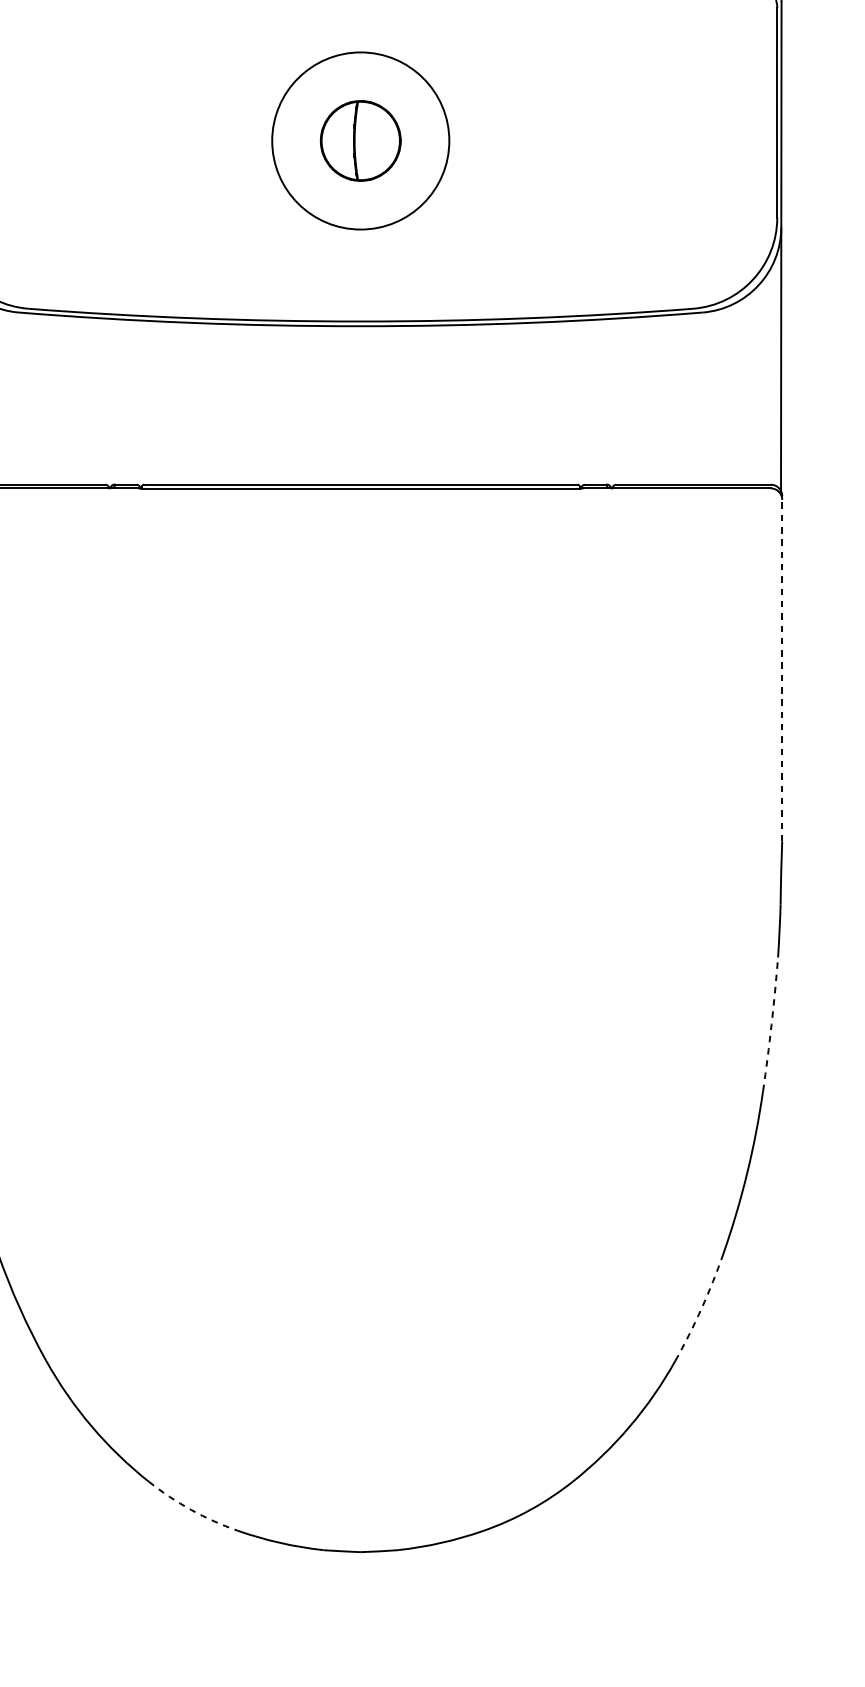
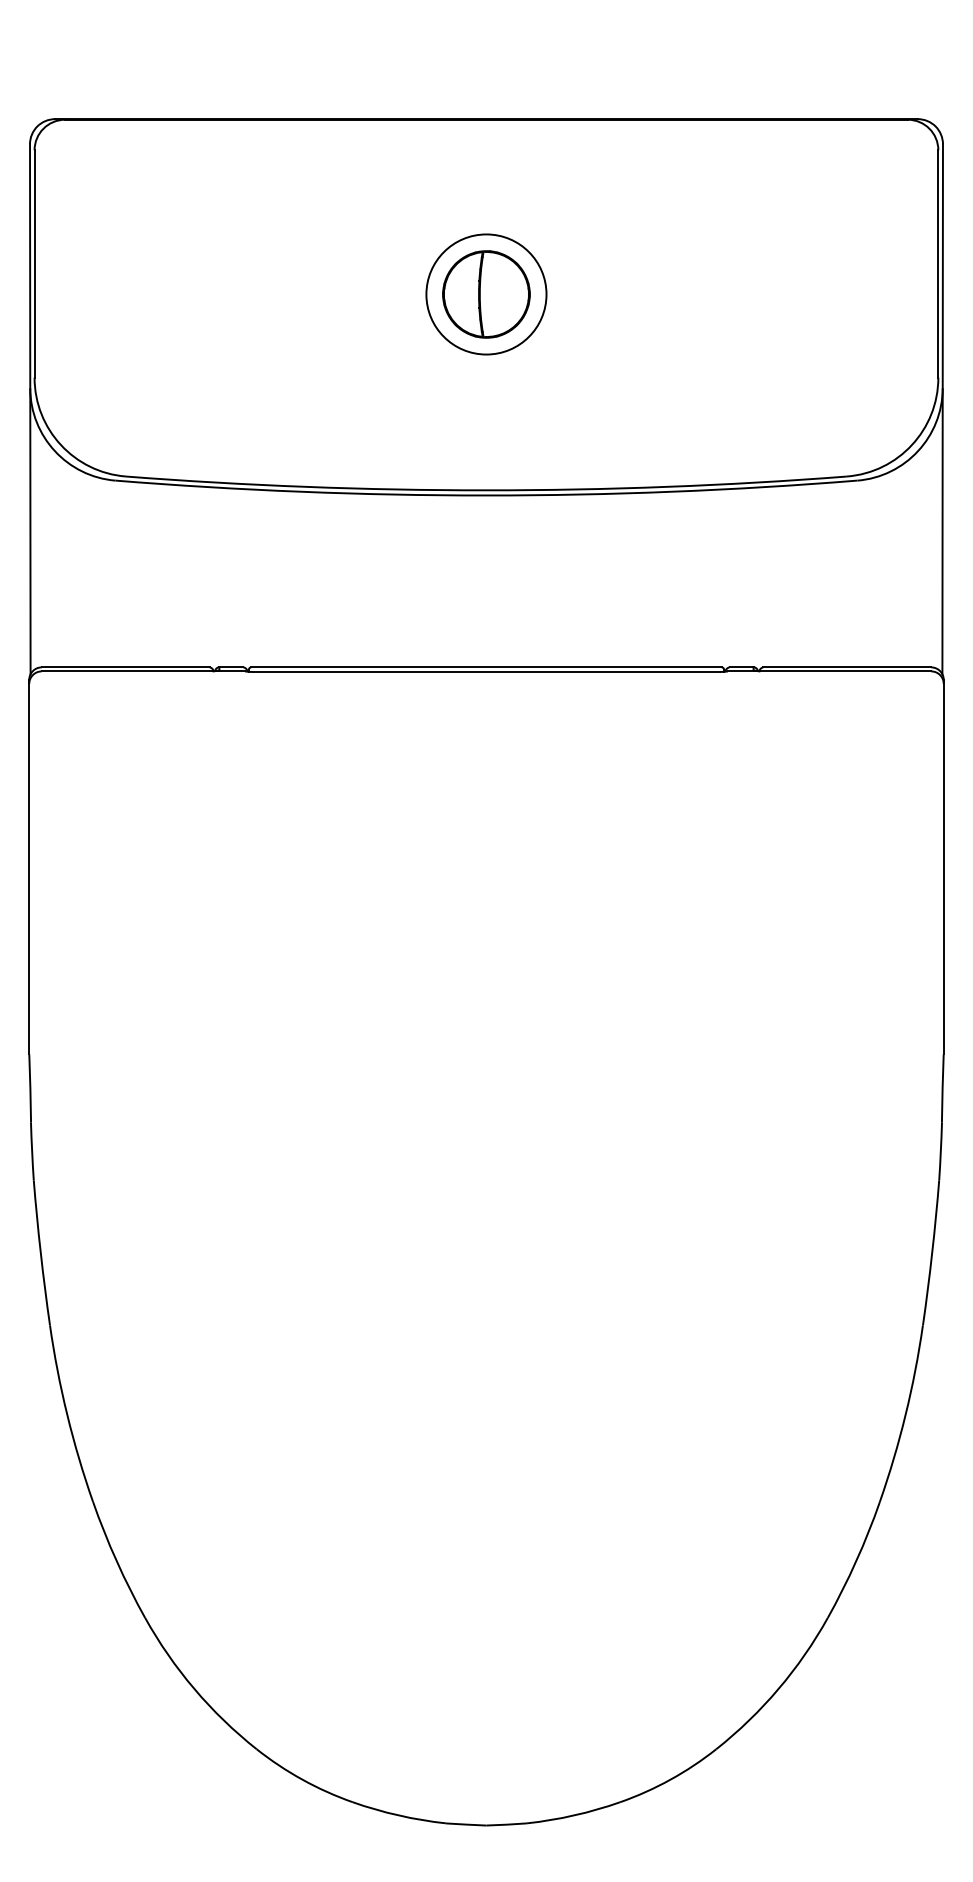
circle: (360, 140) -> (486, 294), size x0.62
line: (782, 668) -> (943, 866), dashed -> solid
arc: (771, 1023) -> (932, 1252), dashed -> solid
arc: (701, 1308) -> (856, 1561), dashed -> solid
arc: (191, 1509) -> (302, 1779), dashed -> solid

